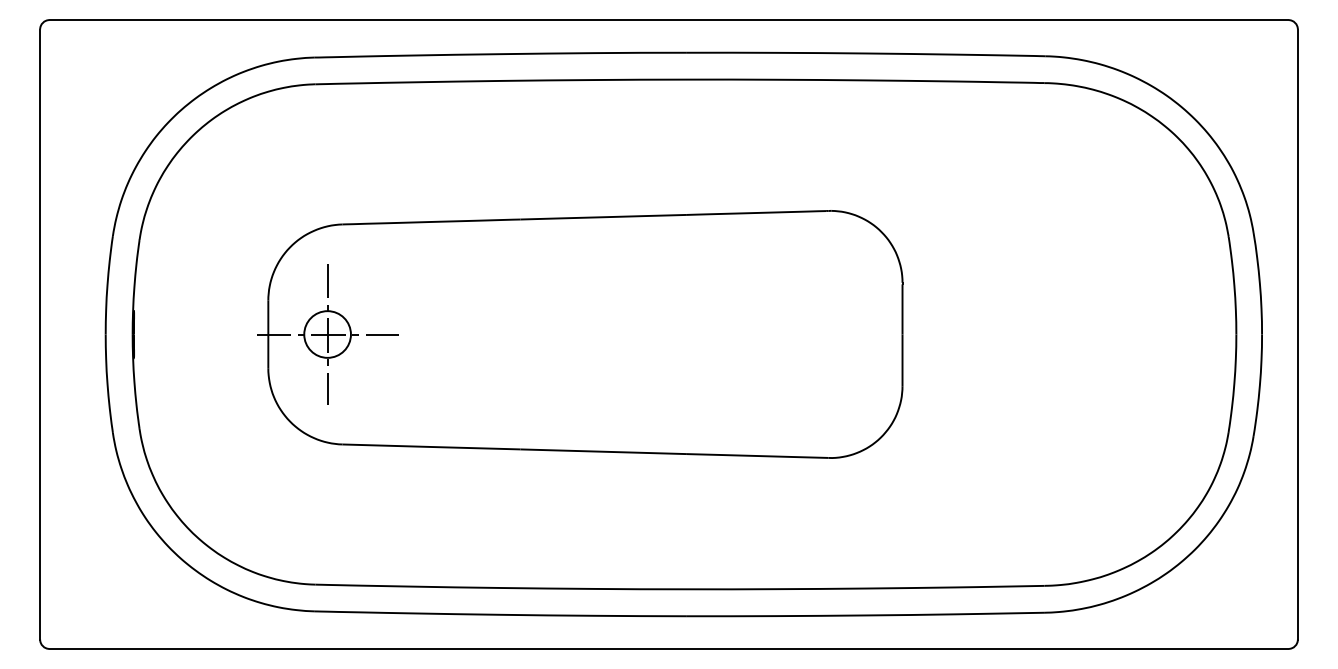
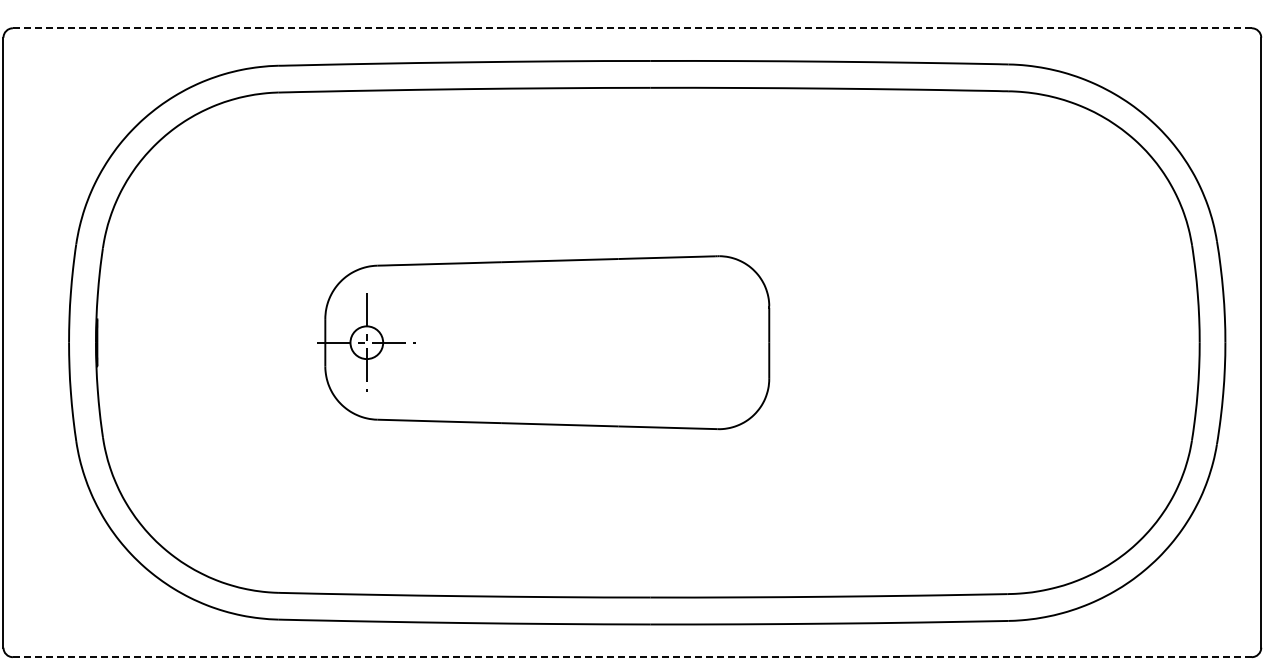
line: (669, 20) -> (632, 28), solid -> dashed
part: (580, 334) -> (543, 342), size x0.7
line: (668, 648) -> (631, 656), solid -> dashed

